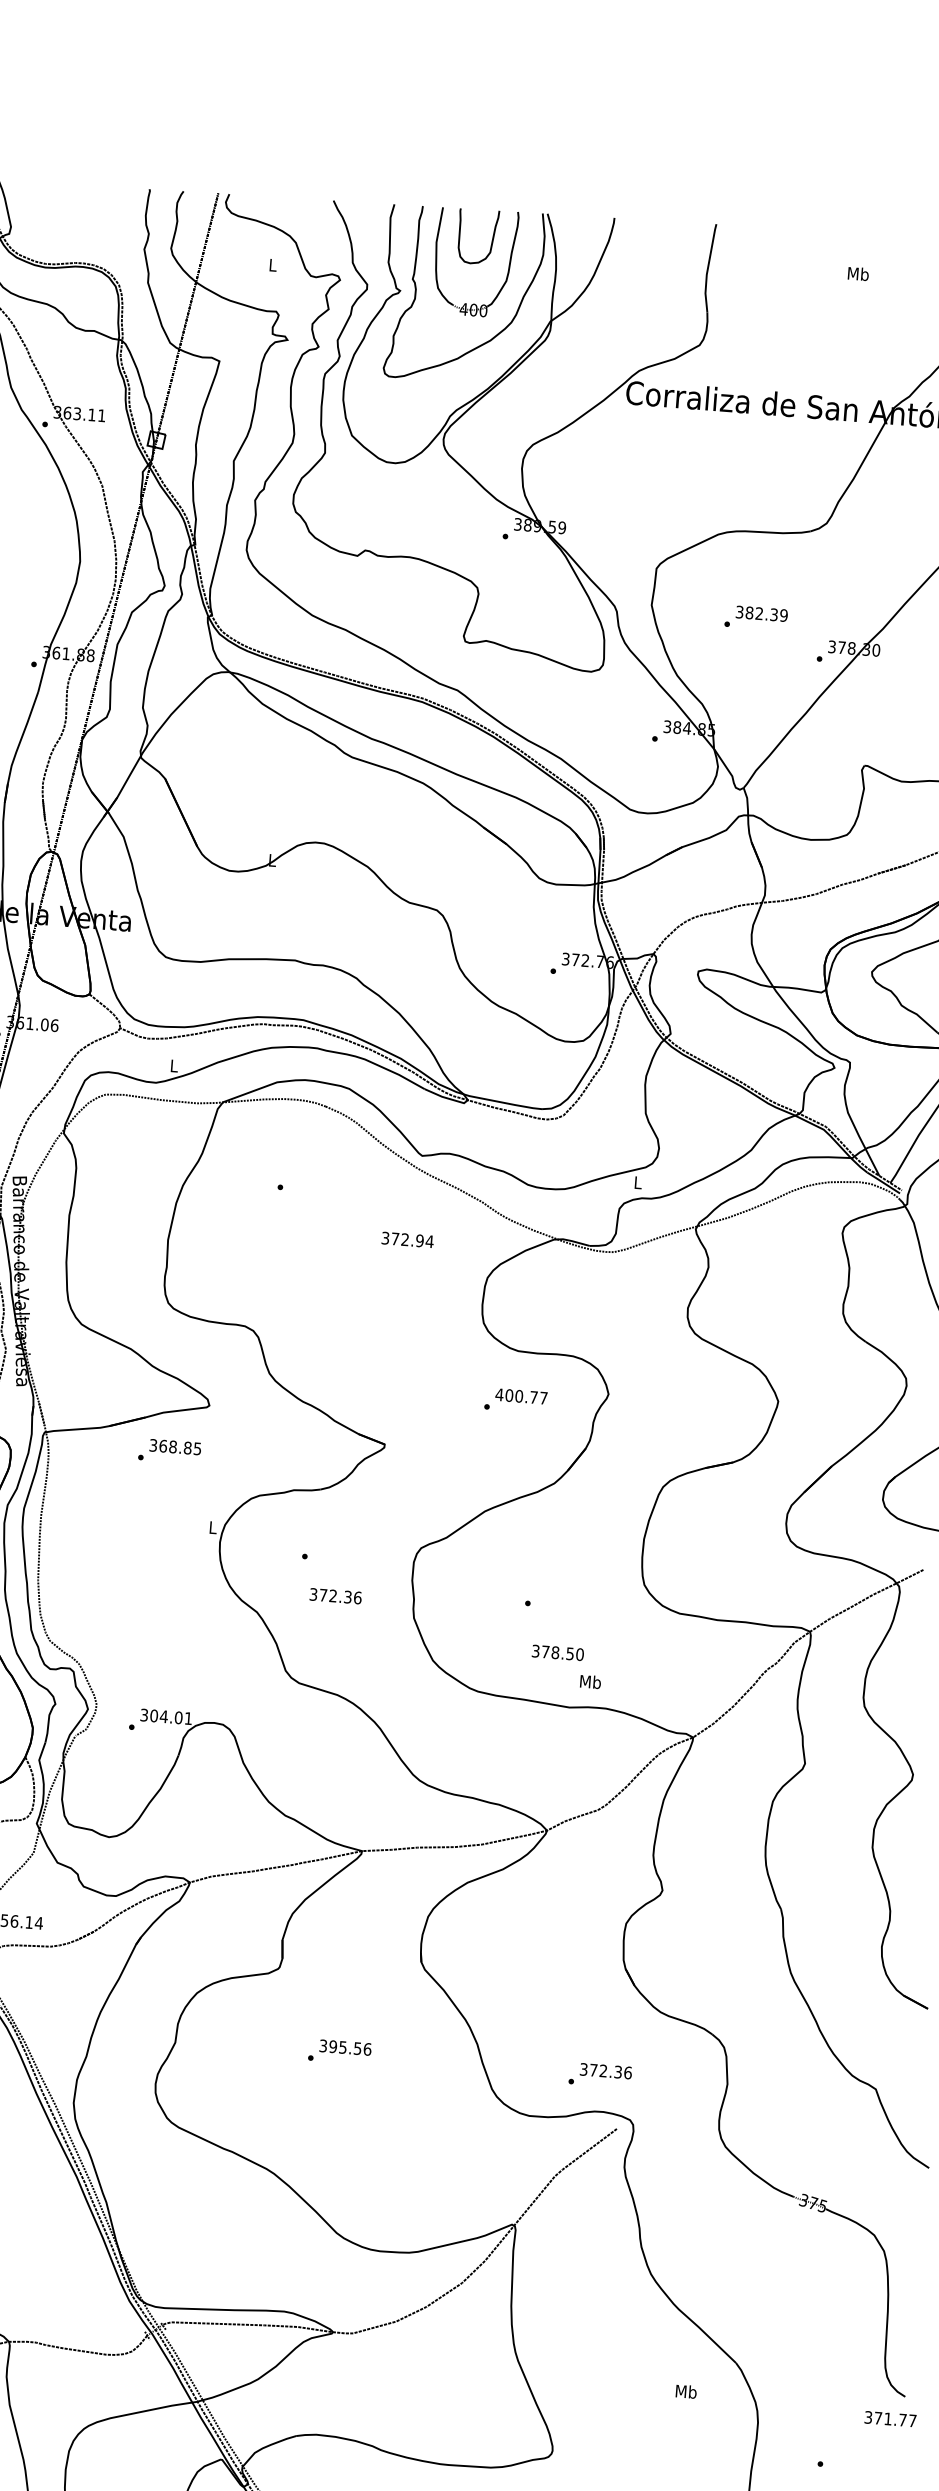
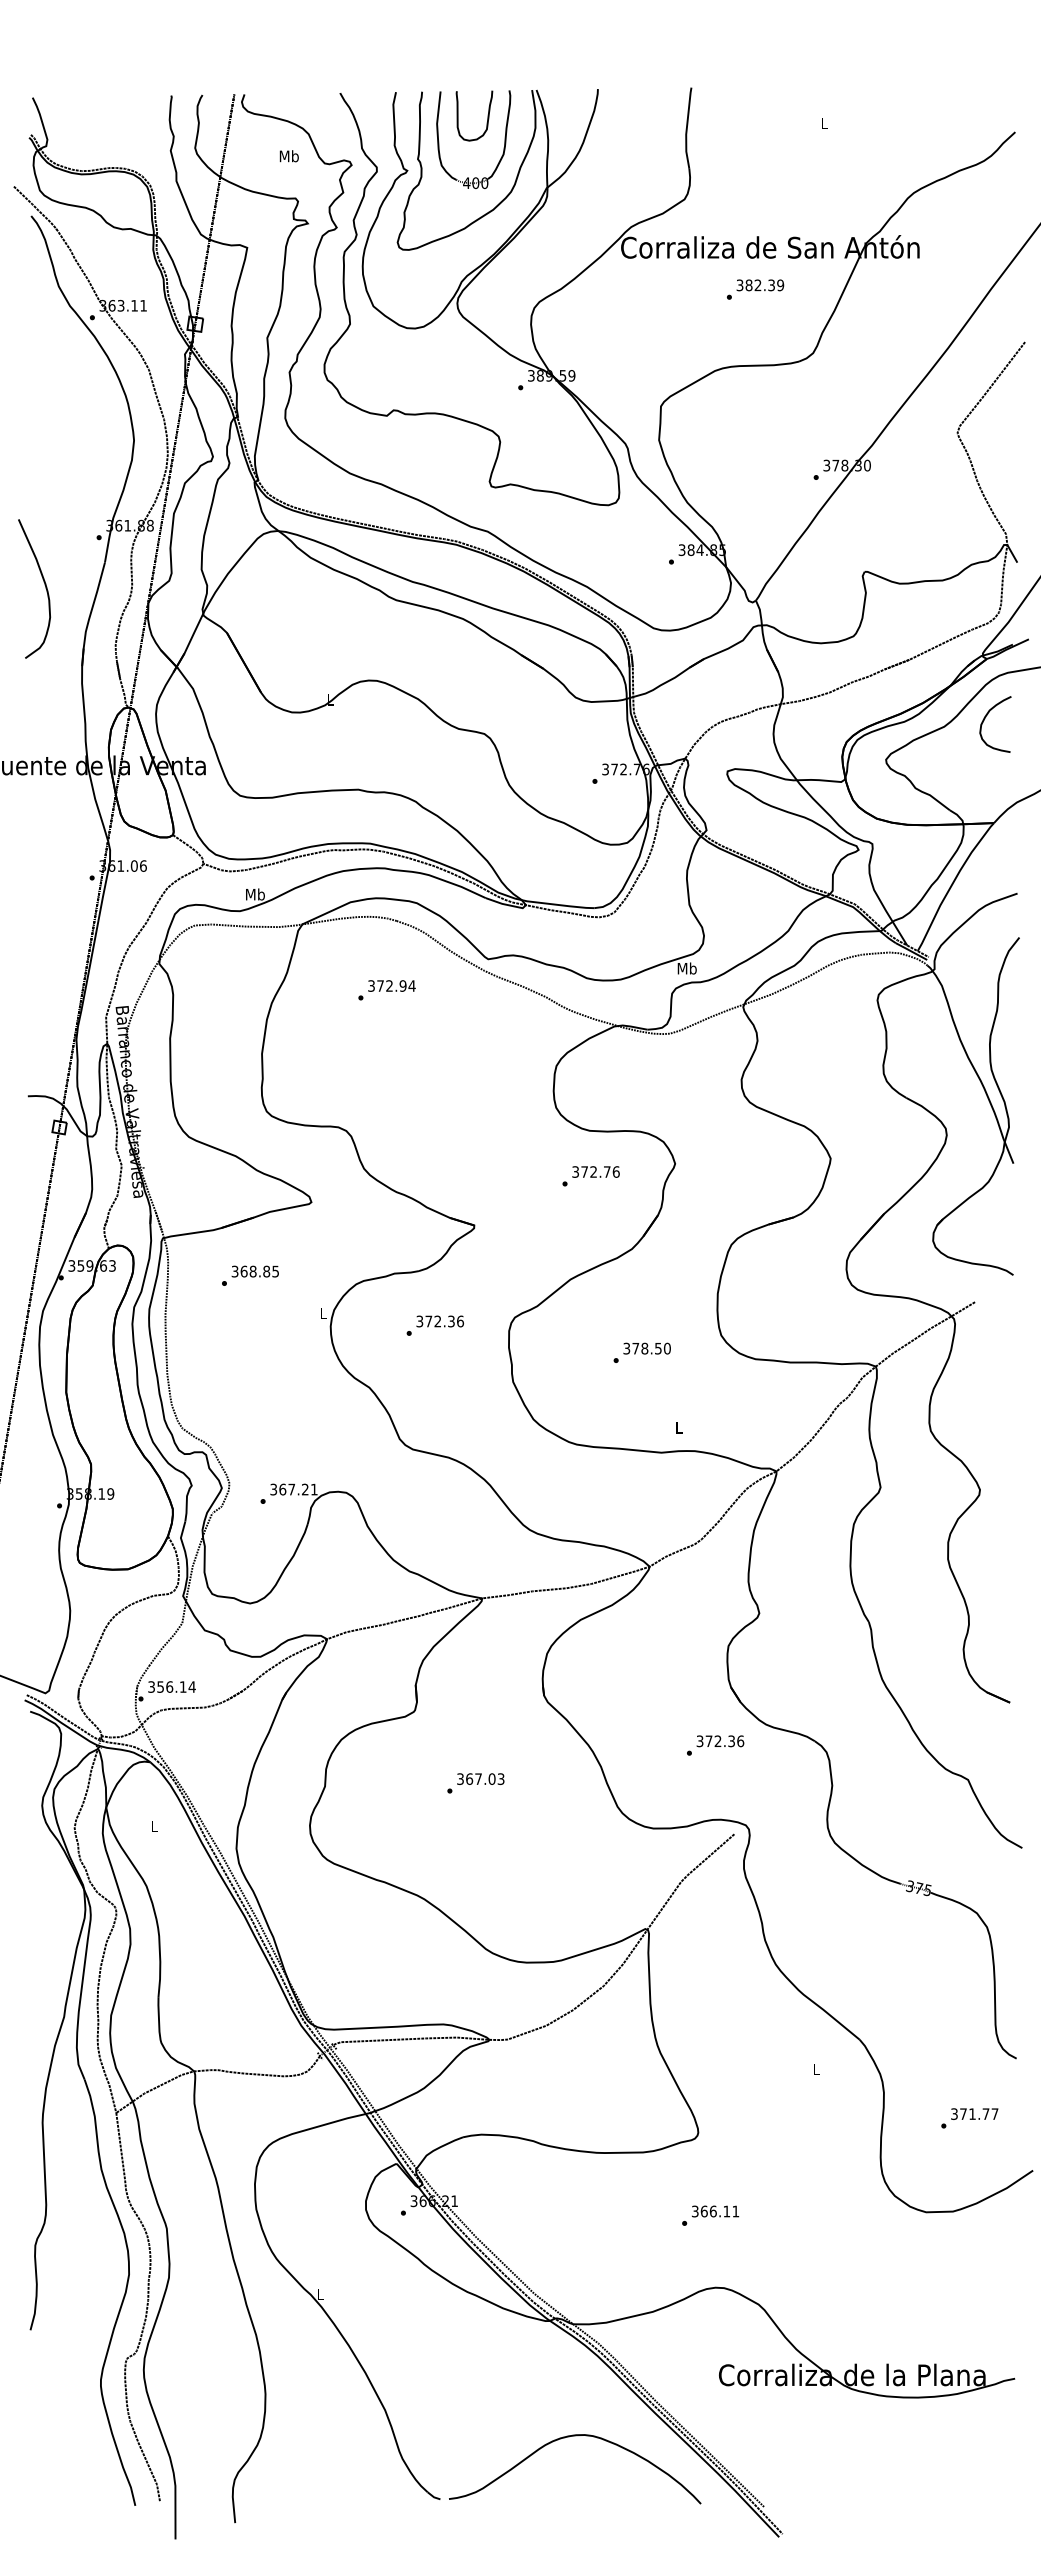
text: (272, 265) -> (288, 156), L -> Mb
text: (858, 274) -> (824, 123), Mb -> L
text: (756, 617) -> (755, 289), moved
text: (174, 1065) -> (255, 894), L -> Mb
text: (637, 1182) -> (686, 968), L -> Mb
text: (407, 1239) -> (391, 985), moved
text: (521, 1395) -> (595, 1171), 400.77 -> 372.76
text: (169, 1450) -> (250, 1275), moved
text: (334, 1596) -> (439, 1321), moved
text: (557, 1652) -> (646, 1348), moved
text: (590, 1681) -> (678, 1427), Mb -> L
text: (165, 1716) -> (293, 1489), 304.01 -> 367.21
text: (350, 2047) -> (485, 1778), 395.56 -> 367.03
text: (600, 2075) -> (715, 1745), moved
text: (685, 2391) -> (815, 2069), Mb -> L
text: (890, 2418) -> (974, 2113), moved

